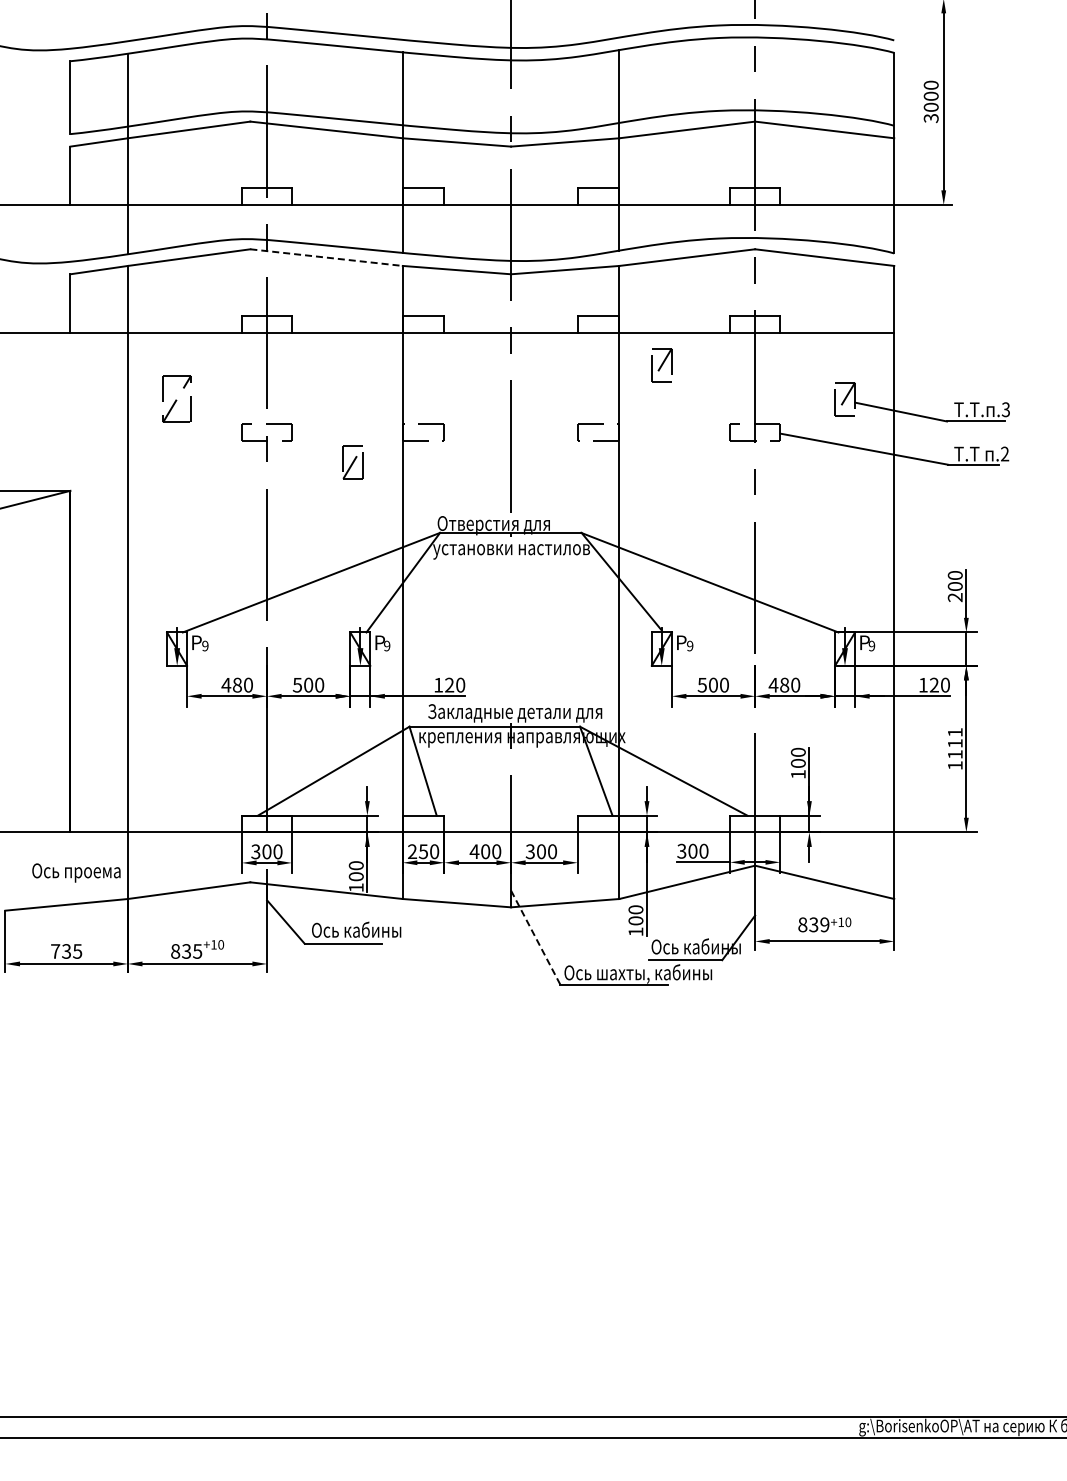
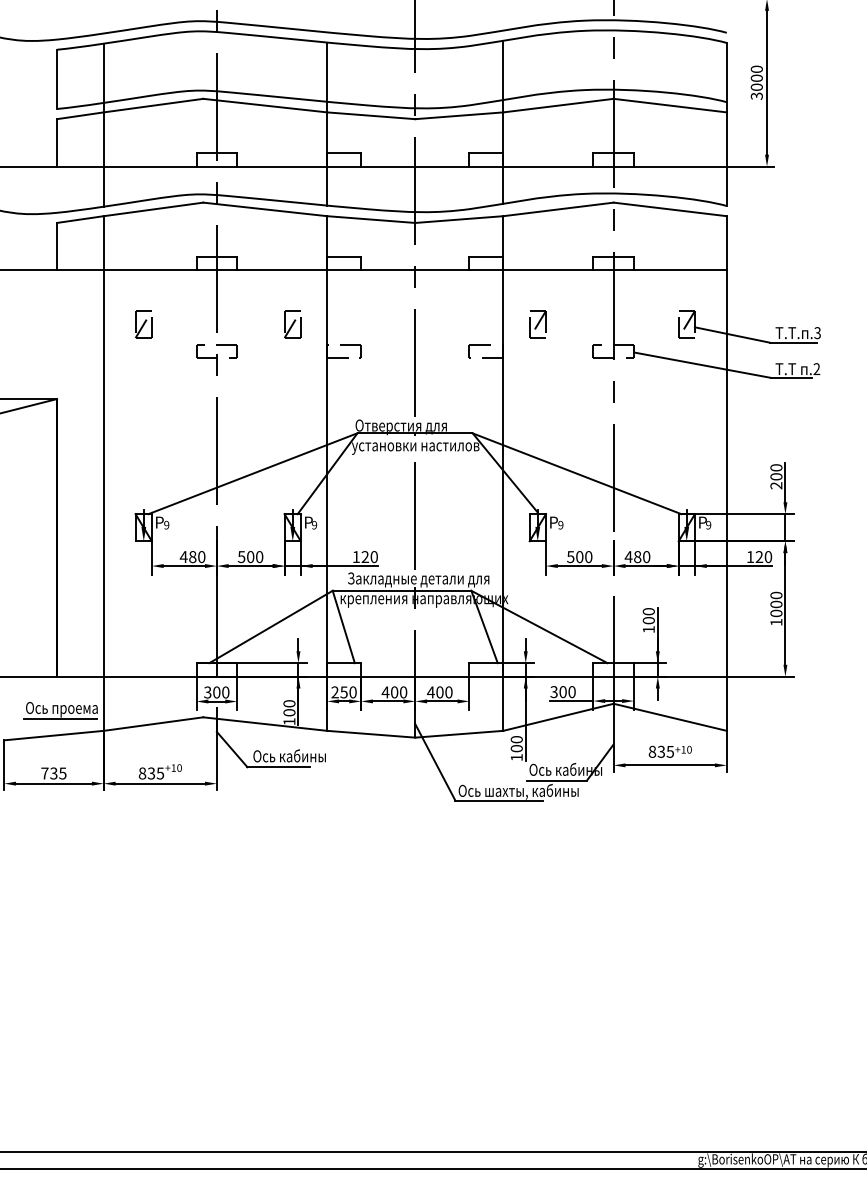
line: (326, 257) -> (265, 209), dashed -> solid
part: (661, 365) -> (537, 324), moved
part: (176, 399) -> (143, 324), size x0.71
part: (352, 462) -> (292, 324), moved
line: (511, 631) -> (415, 513), added
text: (954, 743) -> (775, 604), 1111 -> 1000
text: (530, 851) -> (431, 692), 300 -> 400
line: (74, 884) -> (60, 719), added
text: (824, 924) -> (670, 751), 839 -> 835
line: (536, 938) -> (435, 762), dashed -> solid

